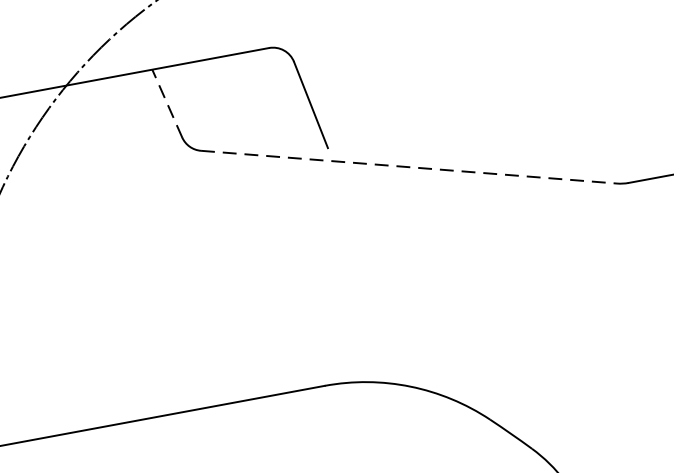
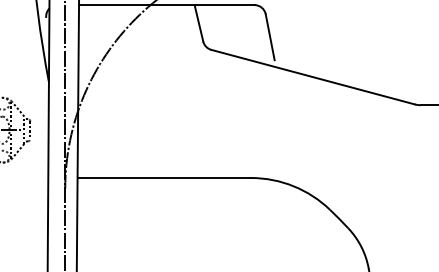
line: (166, 104) -> (198, 23), dashed -> solid
line: (409, 167) -> (313, 77), dashed -> solid

